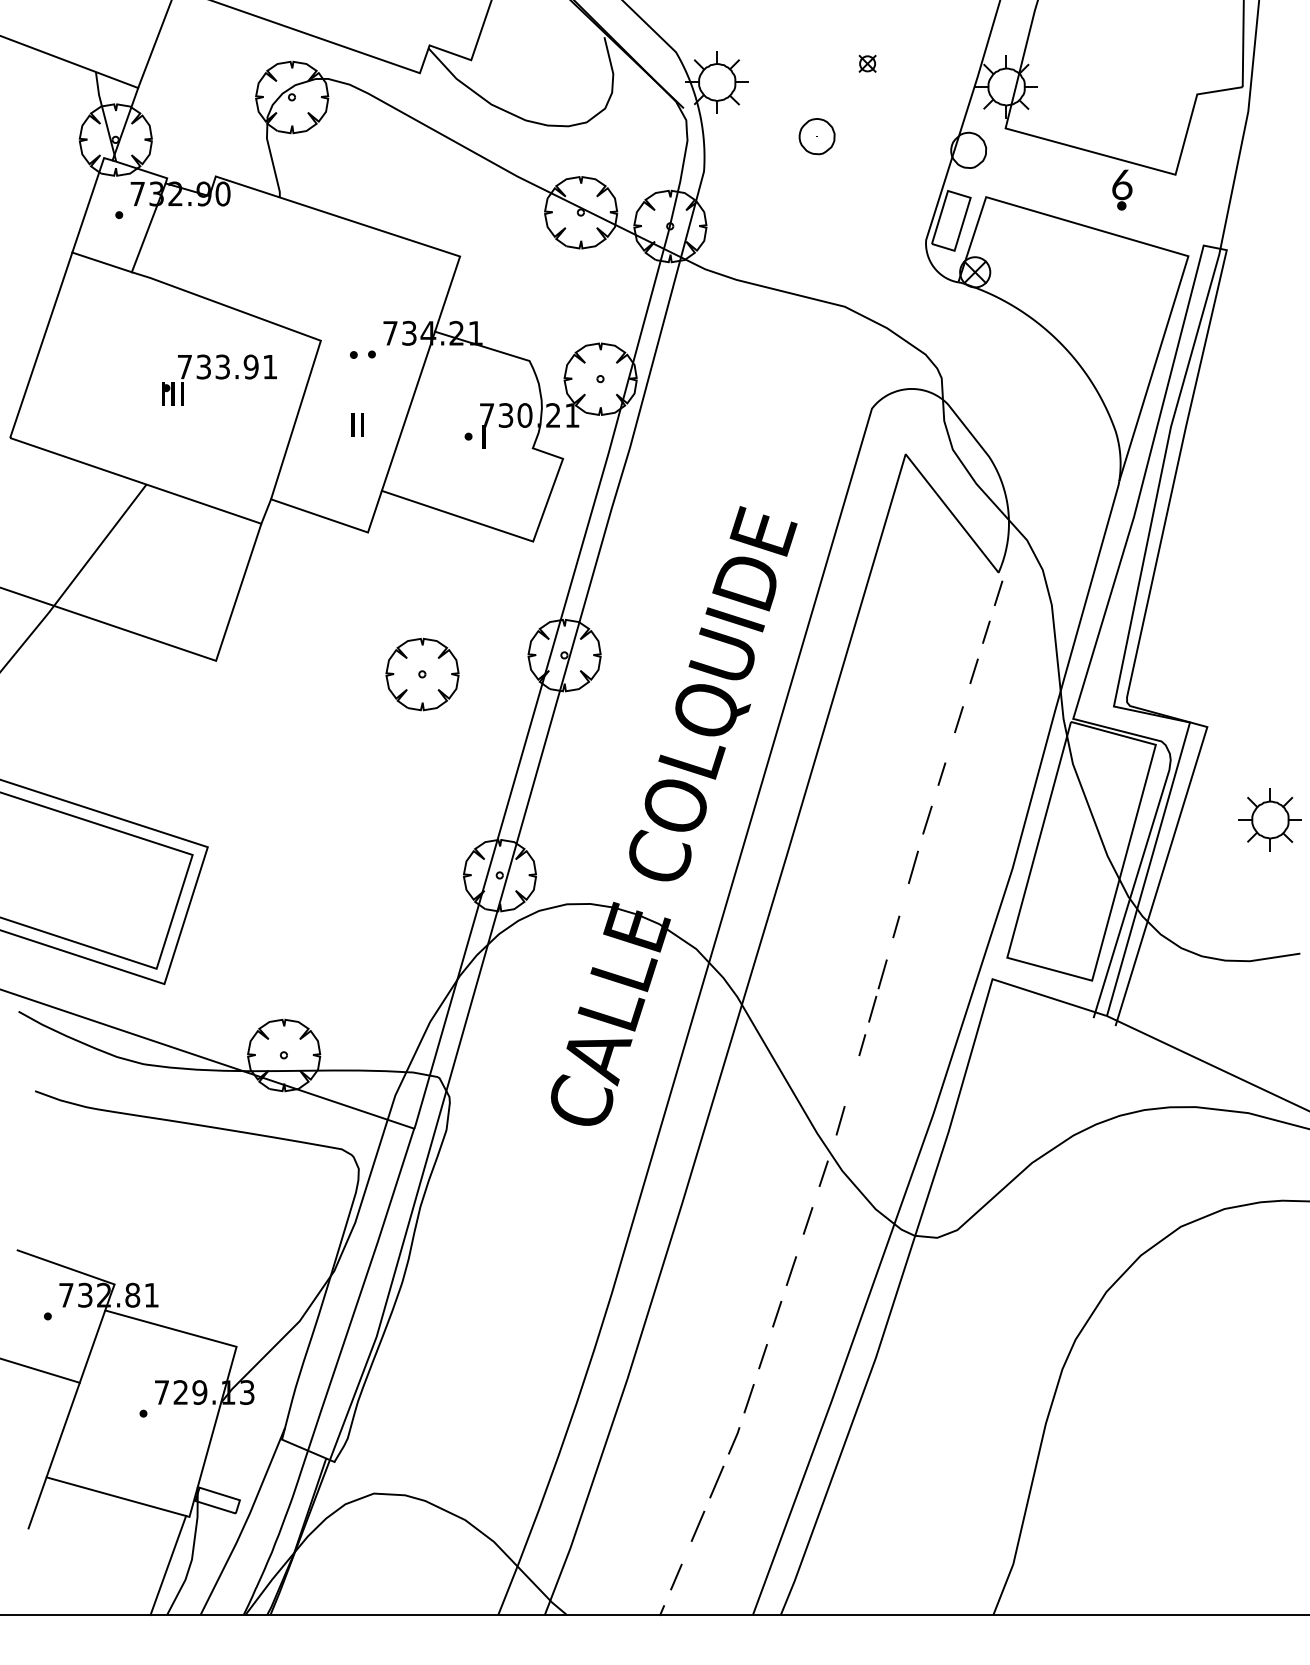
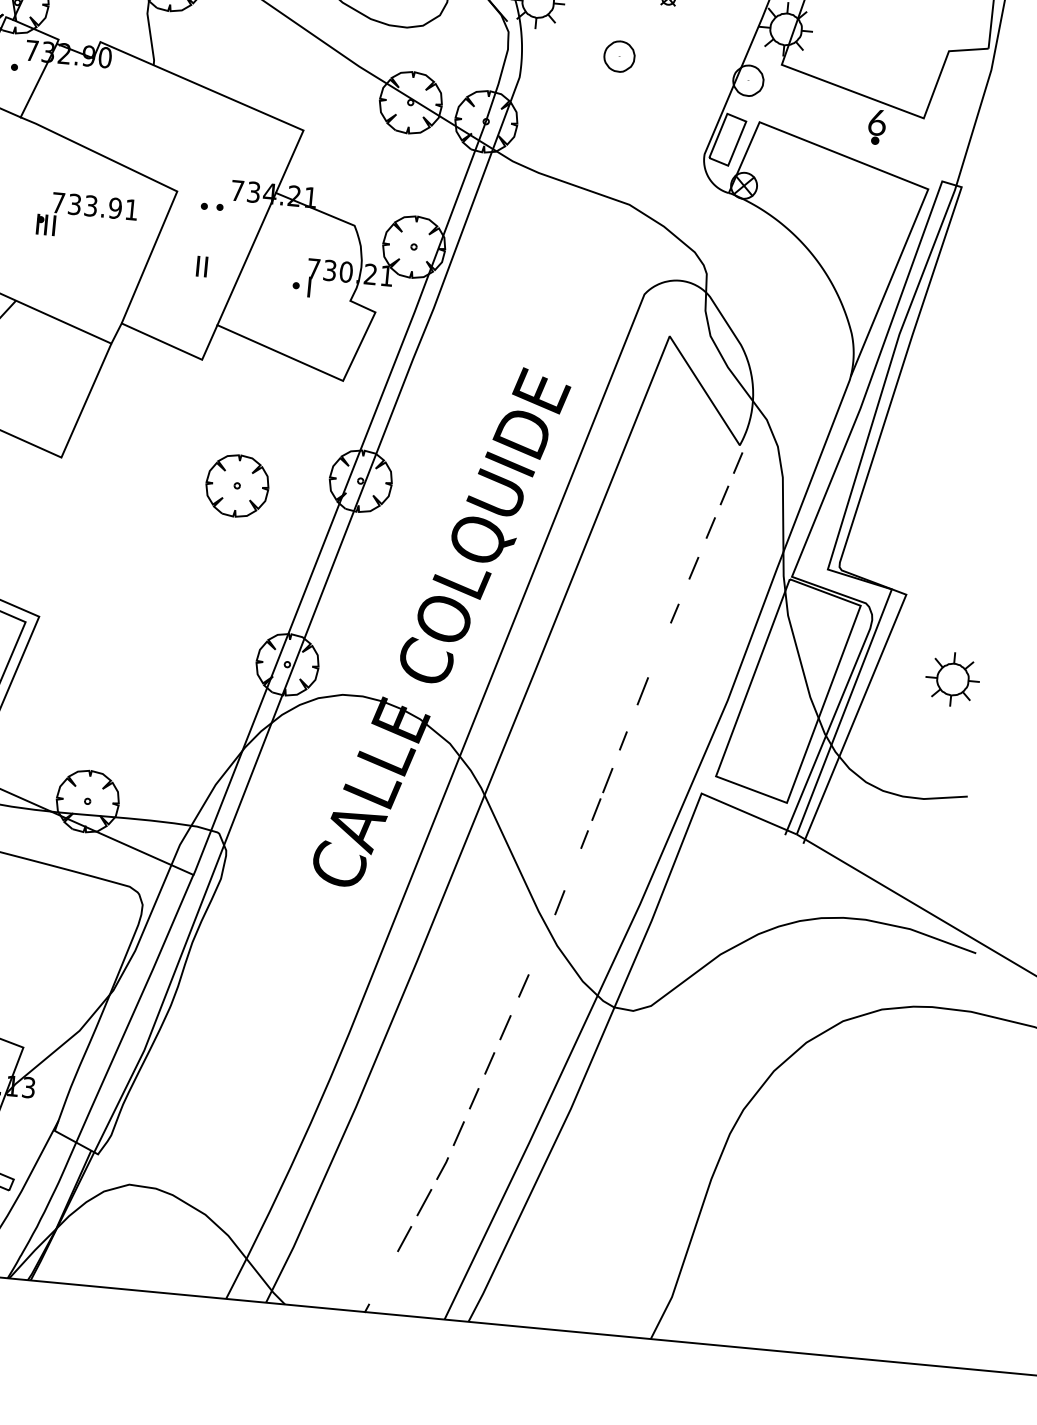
line: (927, 819) -> (658, 651), removed
line: (823, 1173) -> (540, 946), removed
line: (676, 1576) -> (382, 1280), removed

